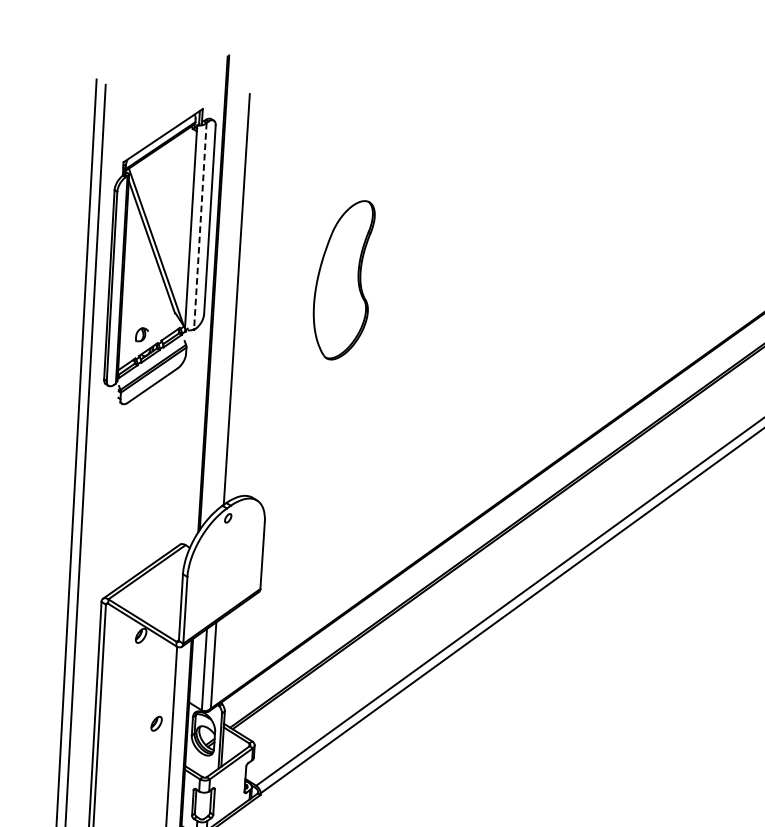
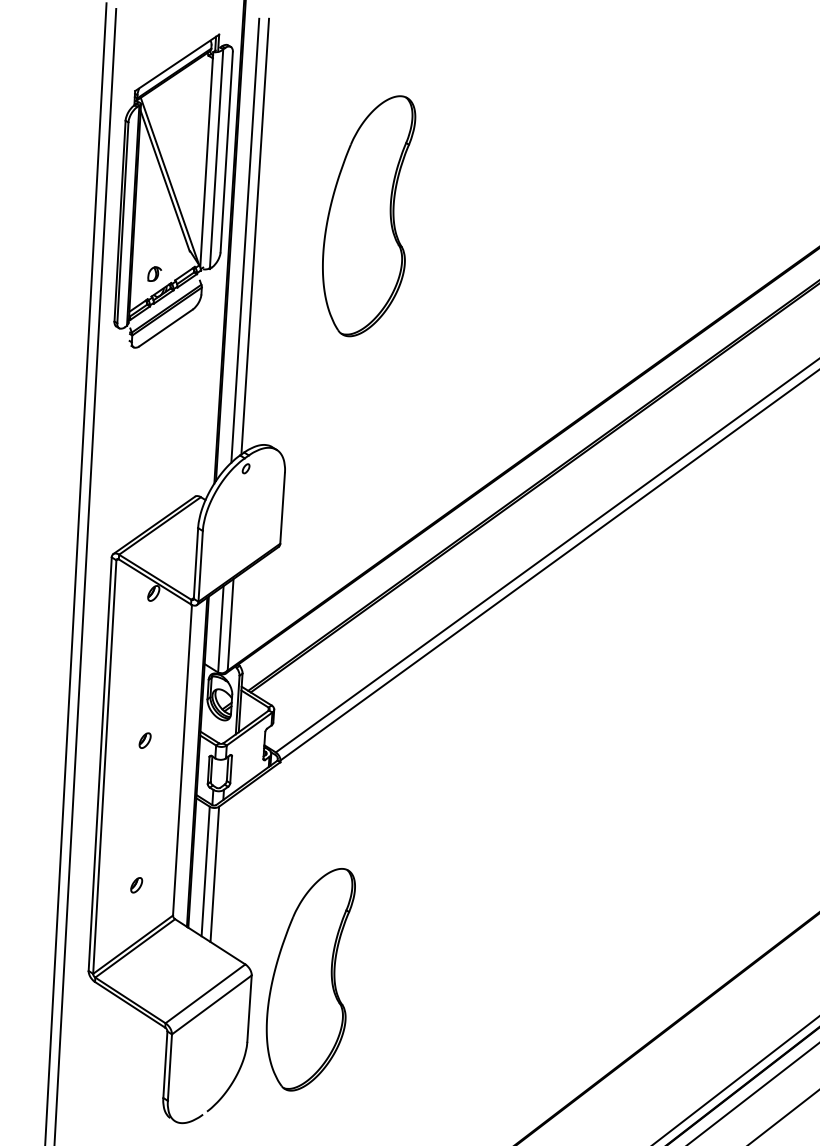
line: (200, 225) -> (216, 158), dashed -> solid
part: (344, 280) -> (369, 216), size x1.43
line: (227, 303) -> (245, 240), added
part: (155, 723) -> (144, 740), moved

